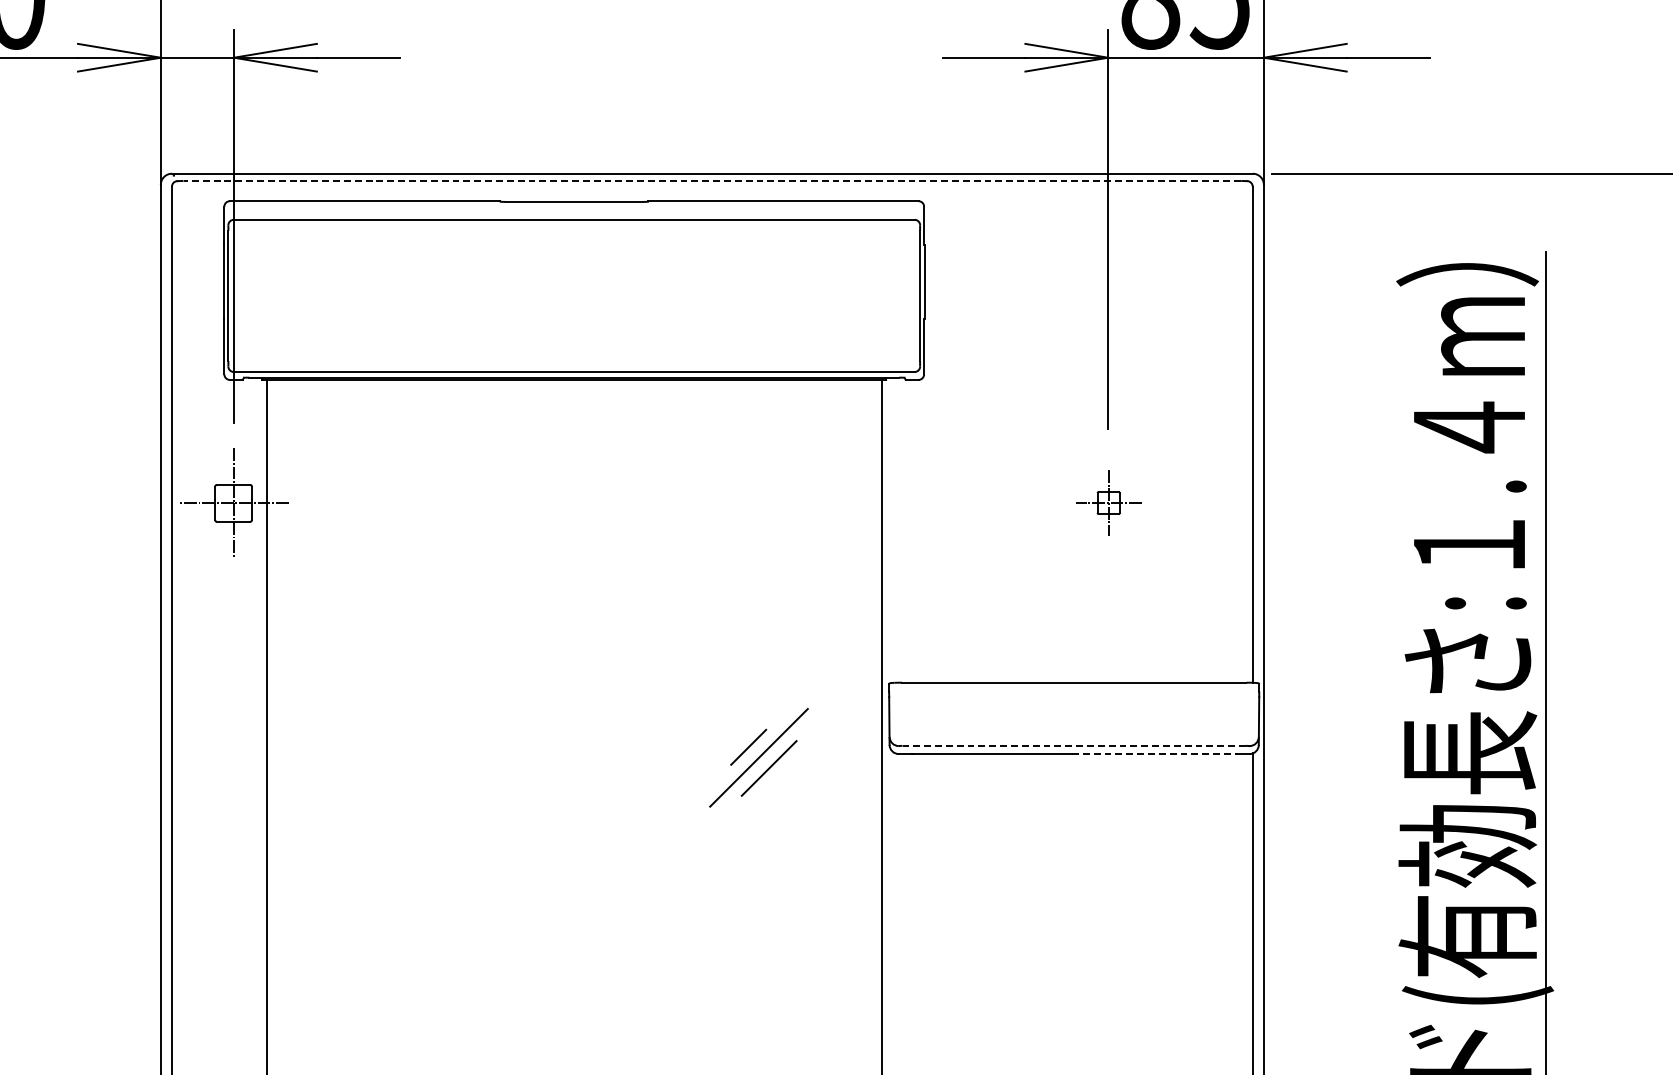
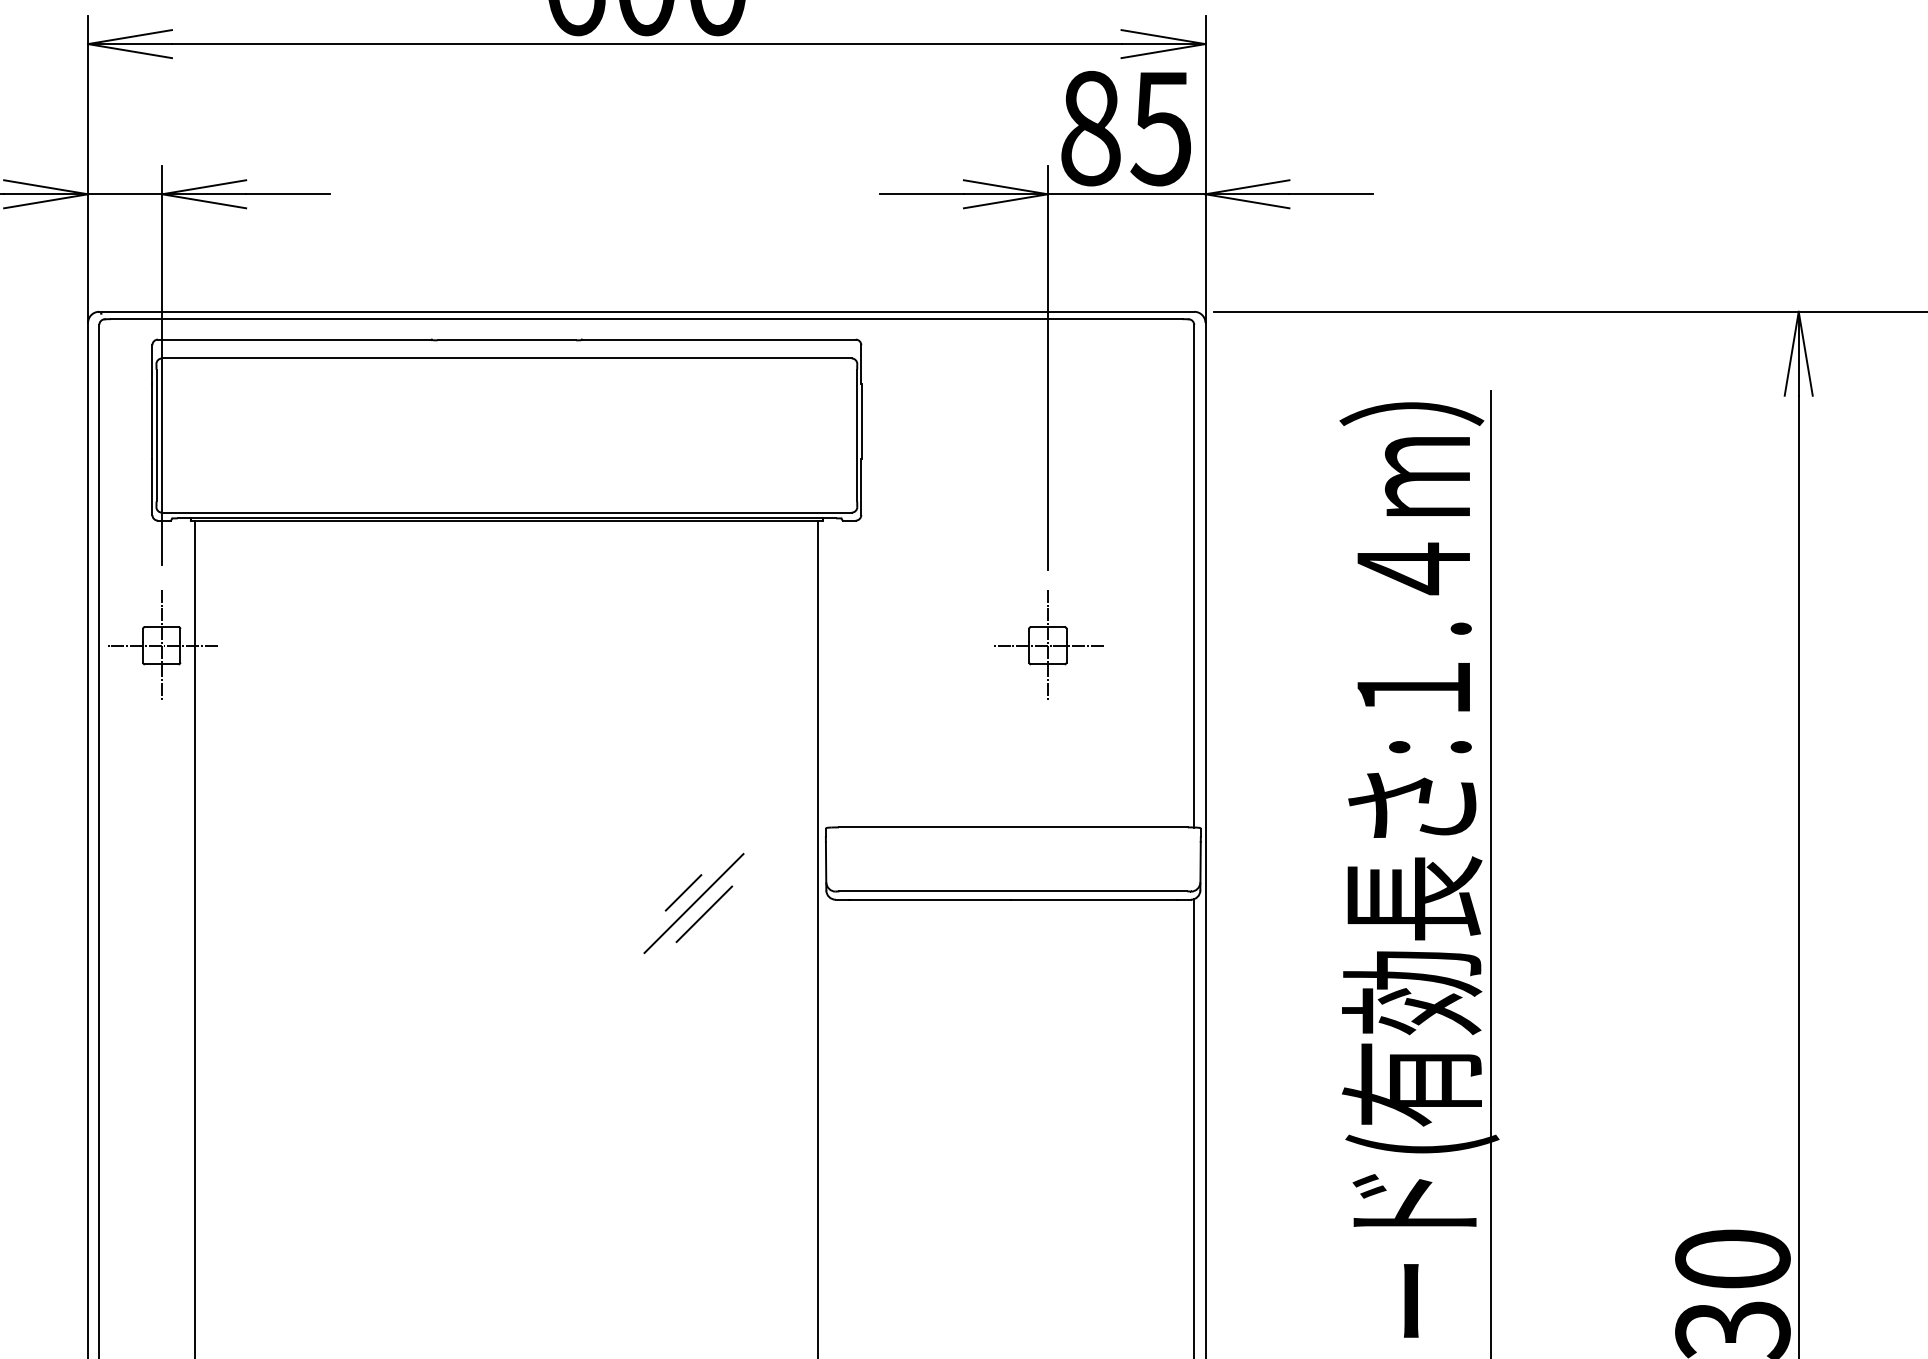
line: (712, 181) -> (646, 319), dashed -> solid
part: (1108, 502) -> (1048, 644), size x1.67
line: (1074, 745) -> (1013, 891), dashed -> solid
line: (1154, 753) -> (1094, 899), dashed -> solid

